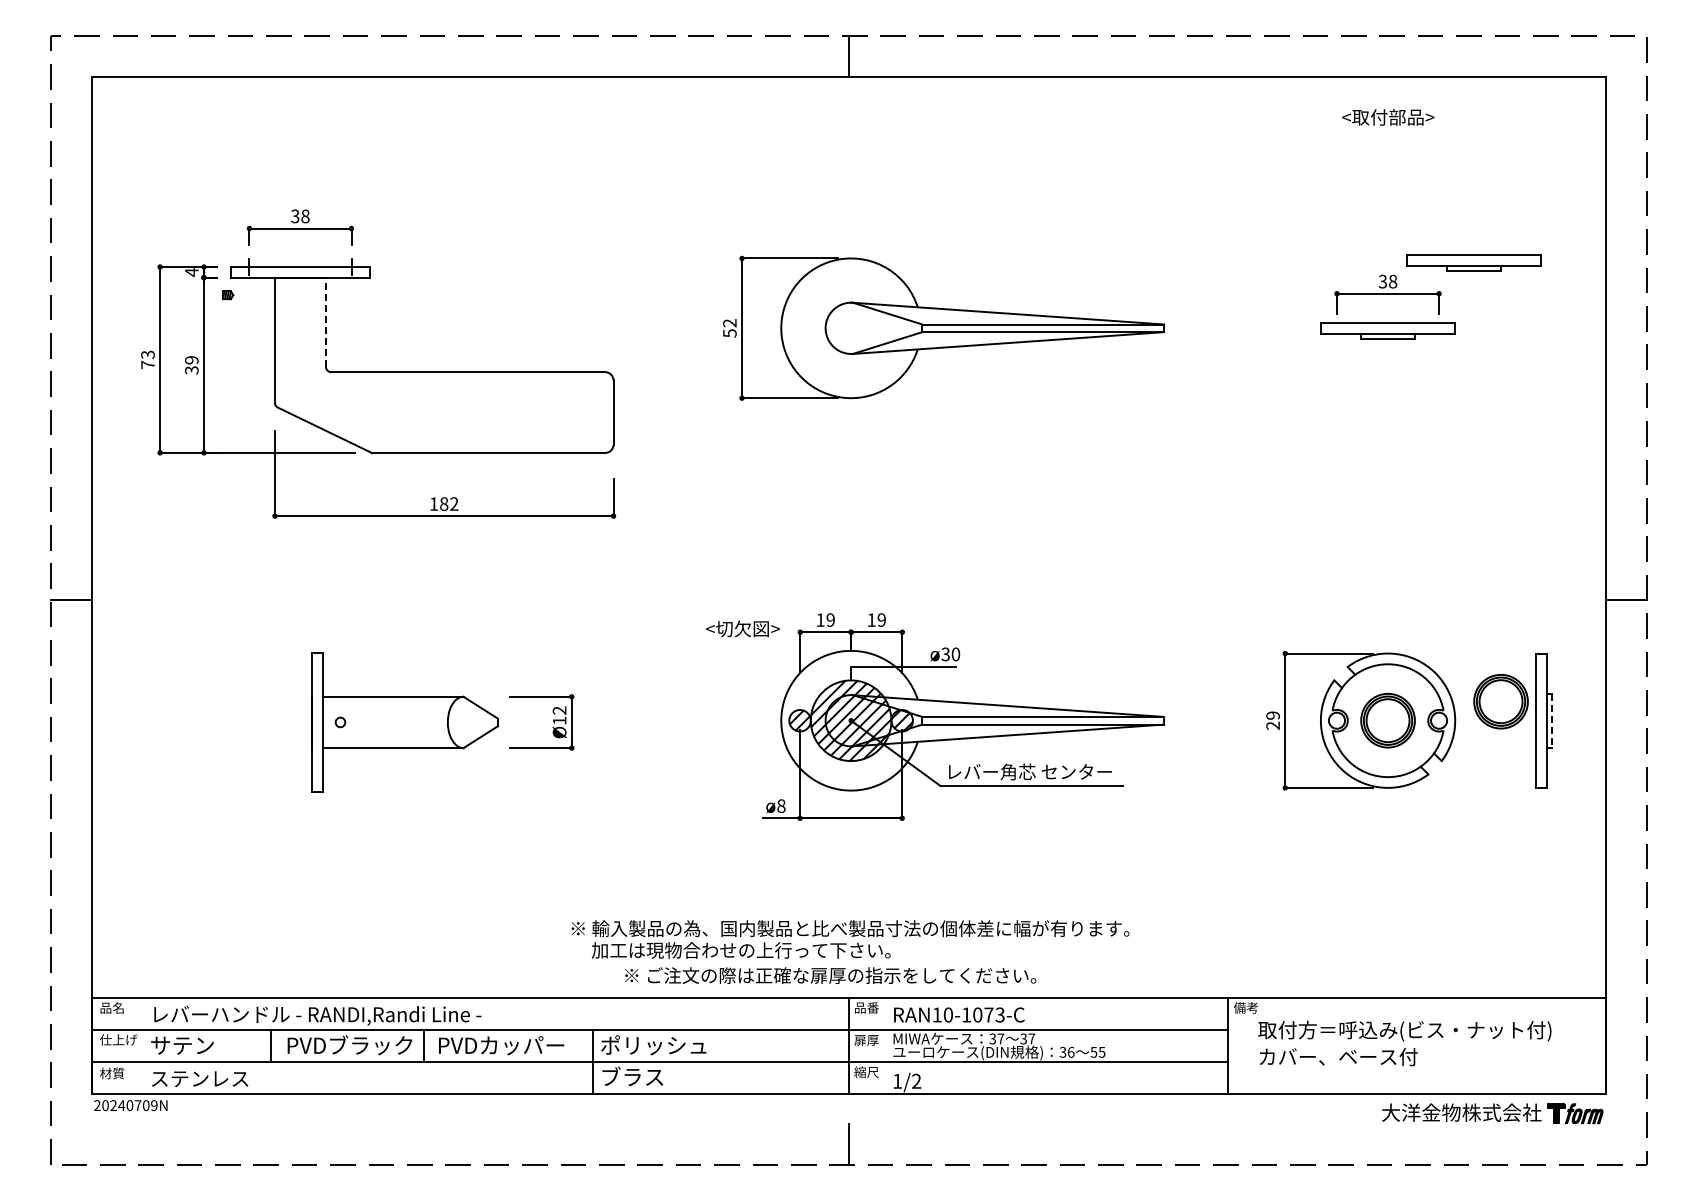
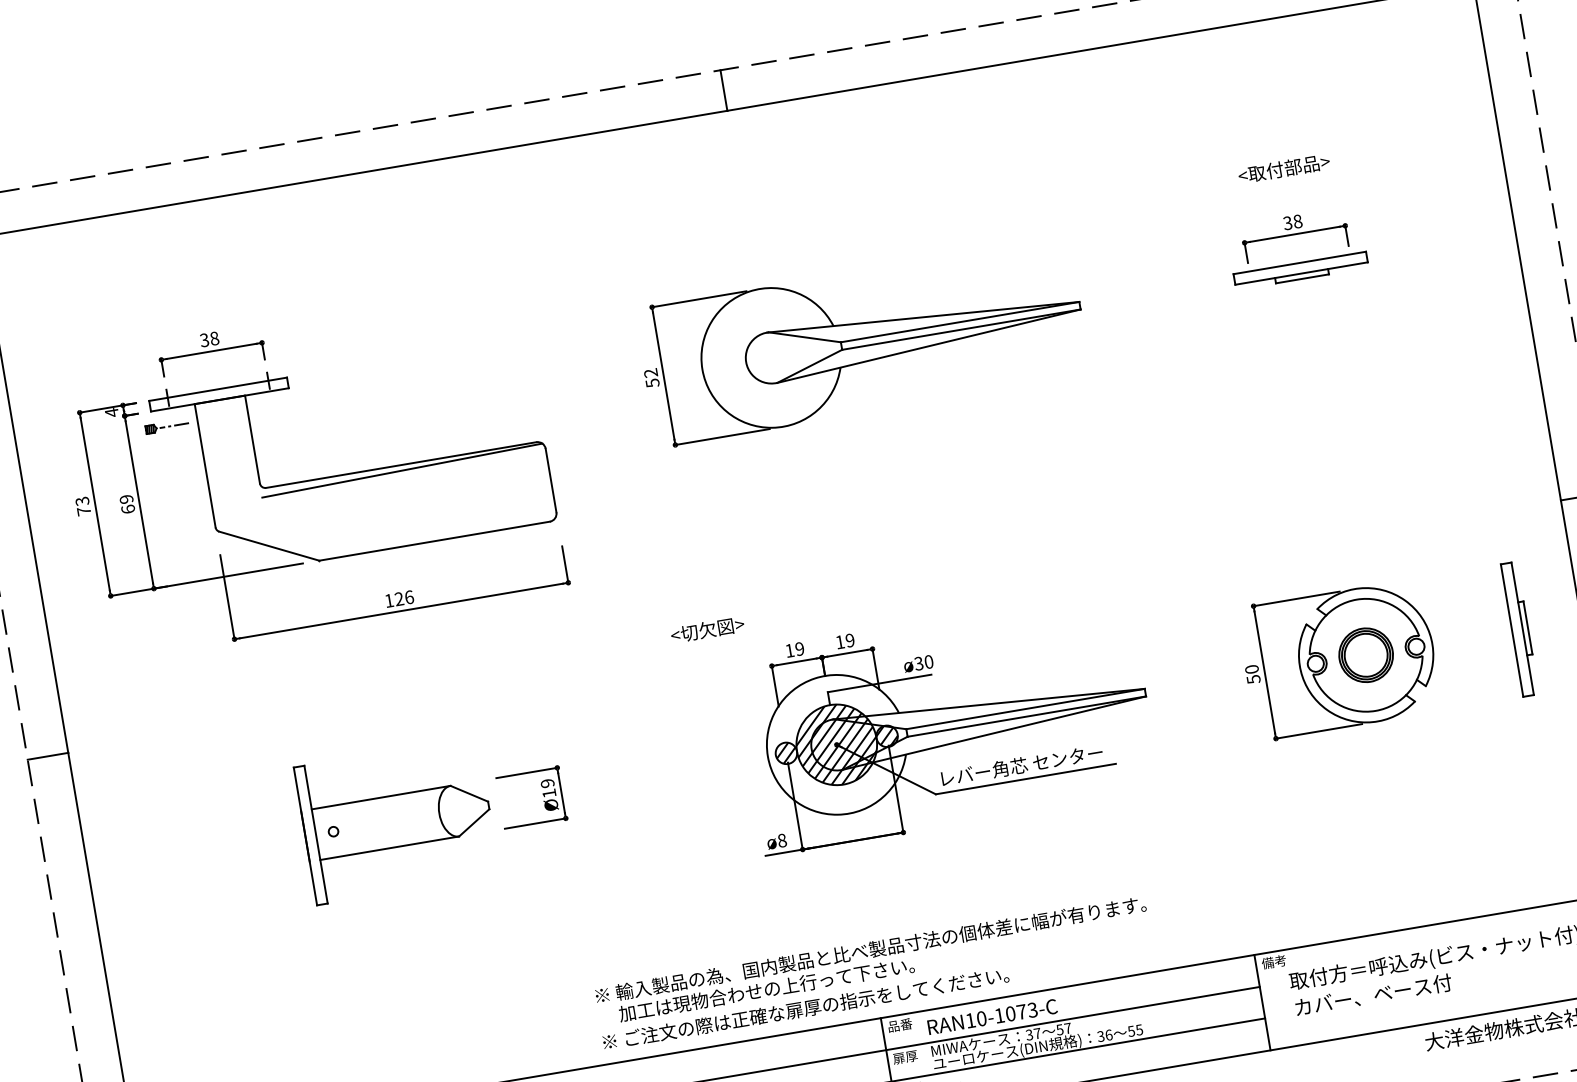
text: (1388, 117) -> (1284, 168), moved
part: (1473, 262) -> (1373, 189), removed
line: (251, 295) -> (174, 425), added
line: (325, 322) -> (252, 439), dashed -> solid
text: (191, 370) -> (127, 509), 39 -> 69
line: (468, 377) -> (402, 470), added
text: (449, 503) -> (404, 597), 182 -> 126
text: (742, 628) -> (707, 629), moved
part: (1500, 701) -> (1473, 617), removed
text: (559, 710) -> (547, 783), Ø12 -> Ø19
text: (1272, 720) -> (1252, 674), 29 -> 50
line: (1552, 720) -> (1528, 627), dashed -> solid
text: (830, 975) -> (805, 1008), moved
text: (1023, 1038) -> (1059, 1029), 37 -> 57

